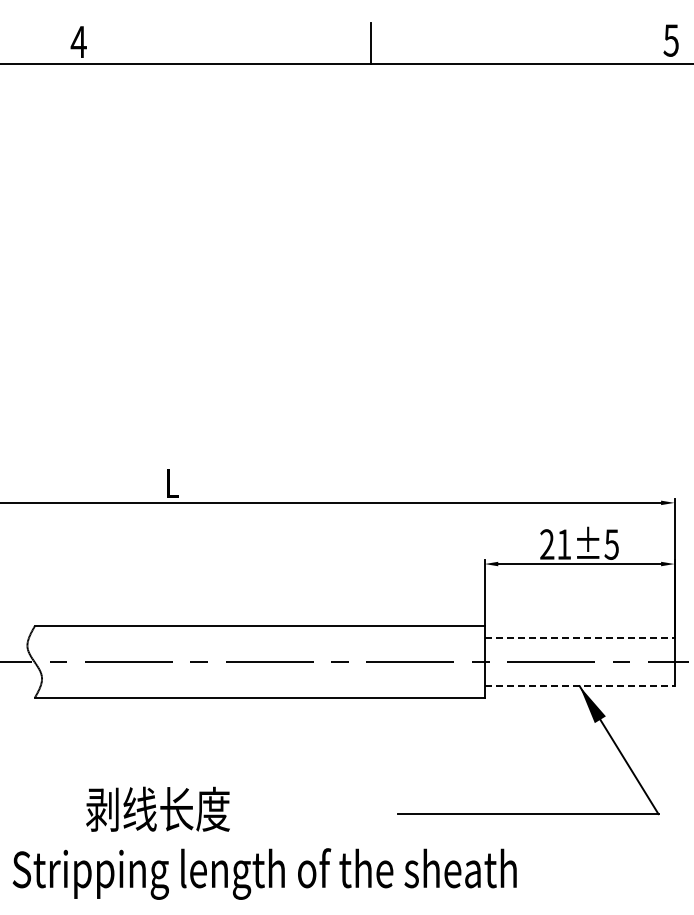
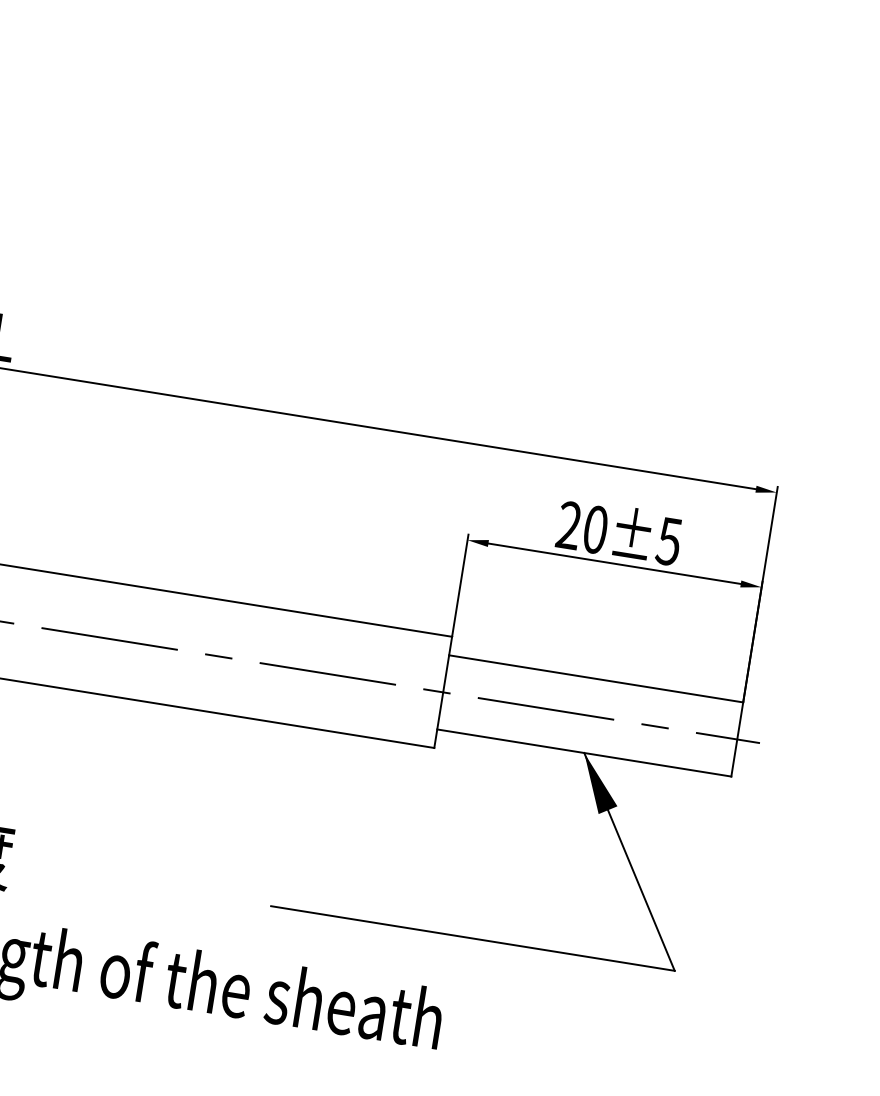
text: (564, 544) -> (595, 529), 21±5 -> 20±5
line: (579, 638) -> (595, 679), dashed -> solid
line: (579, 686) -> (583, 753), dashed -> solid

